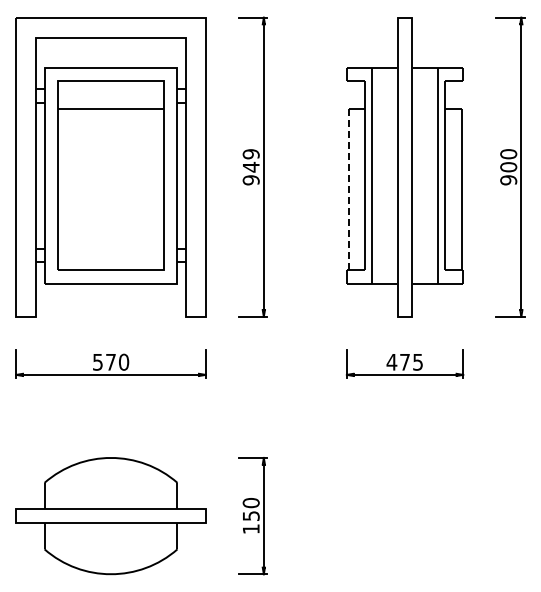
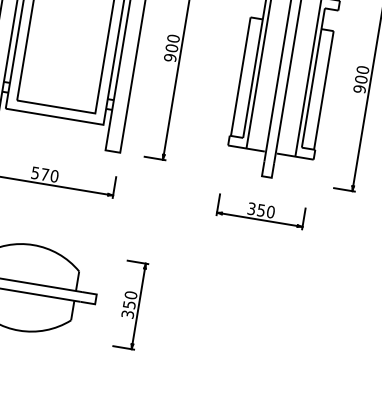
text: (250, 160) -> (172, 43), 949 -> 900
line: (348, 189) -> (240, 76), dashed -> solid
text: (404, 361) -> (261, 209), 475 -> 350
text: (250, 529) -> (127, 314), 150 -> 350

